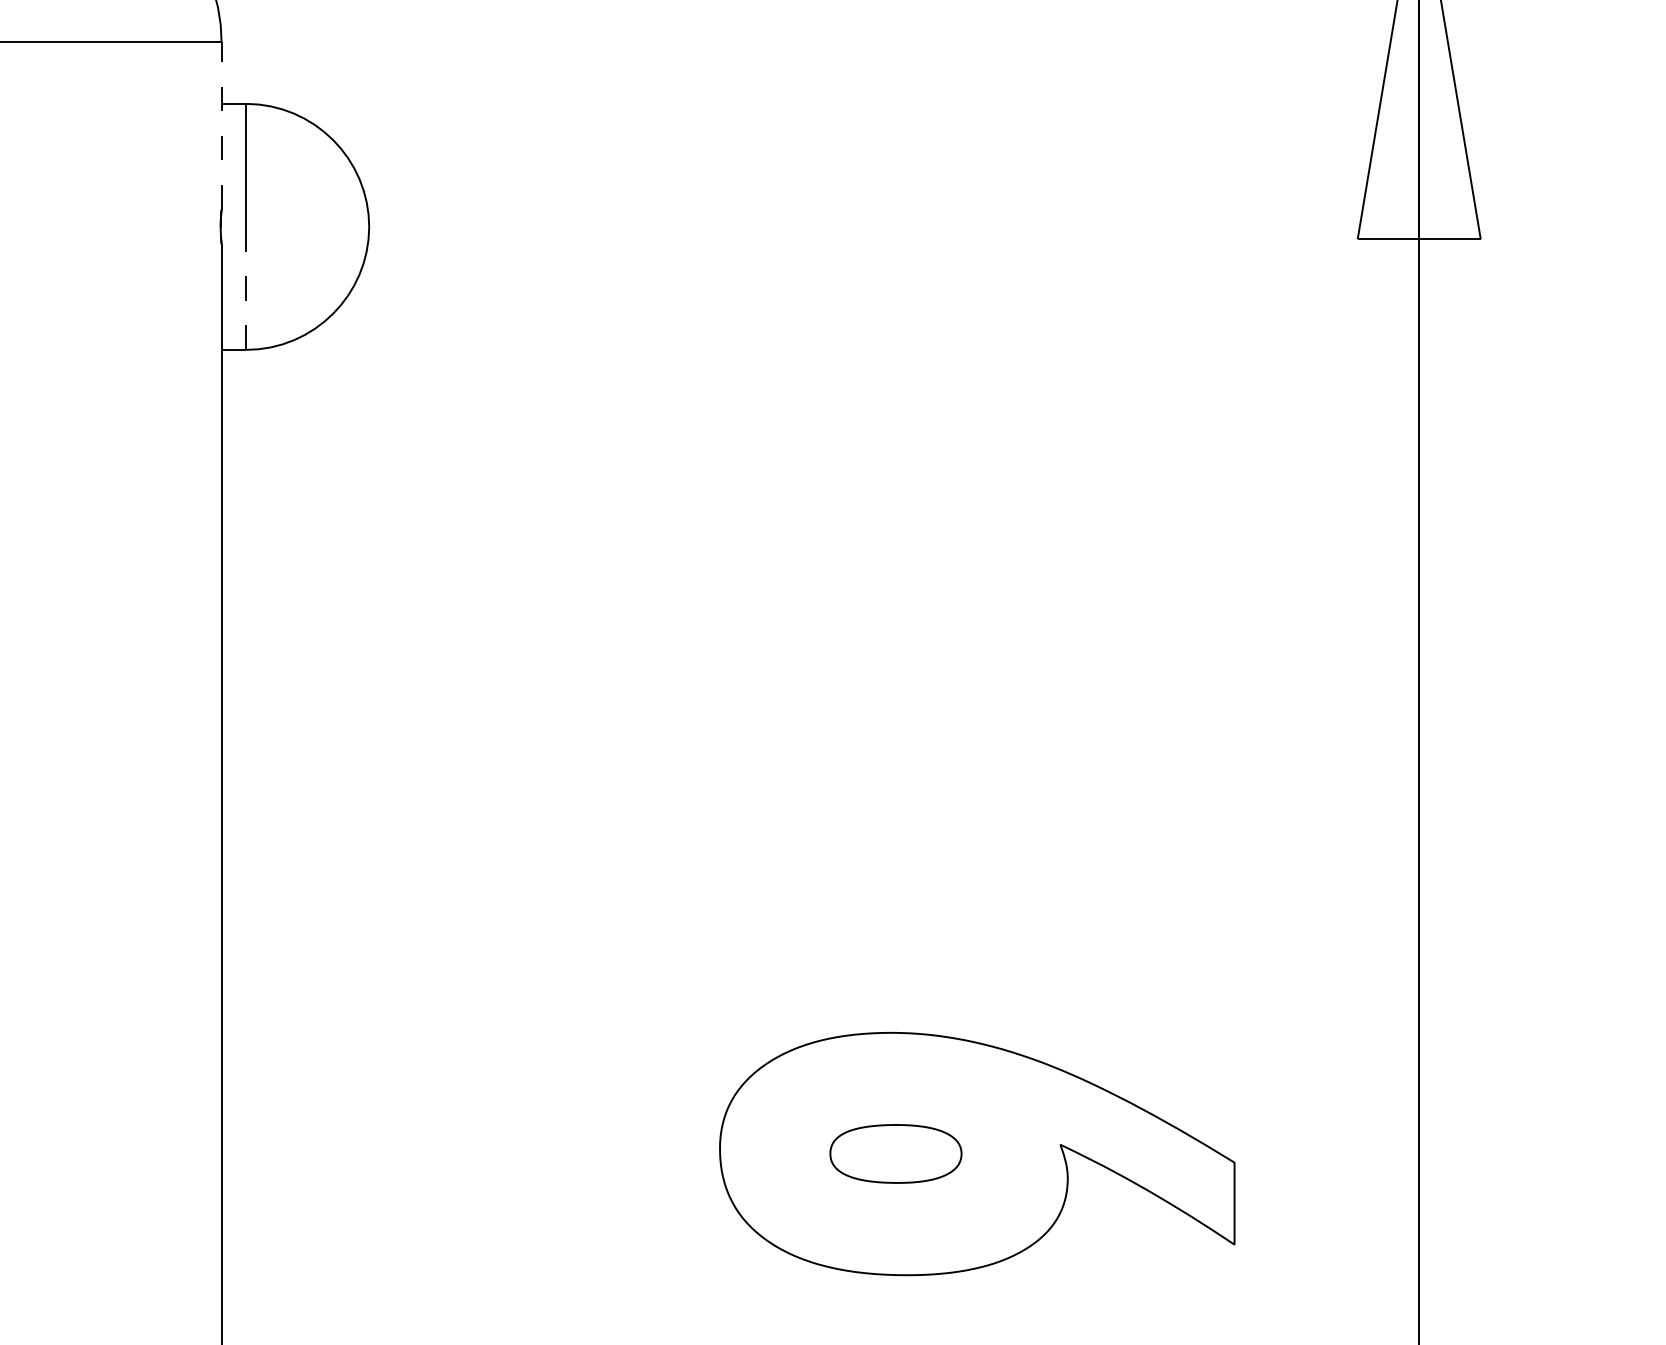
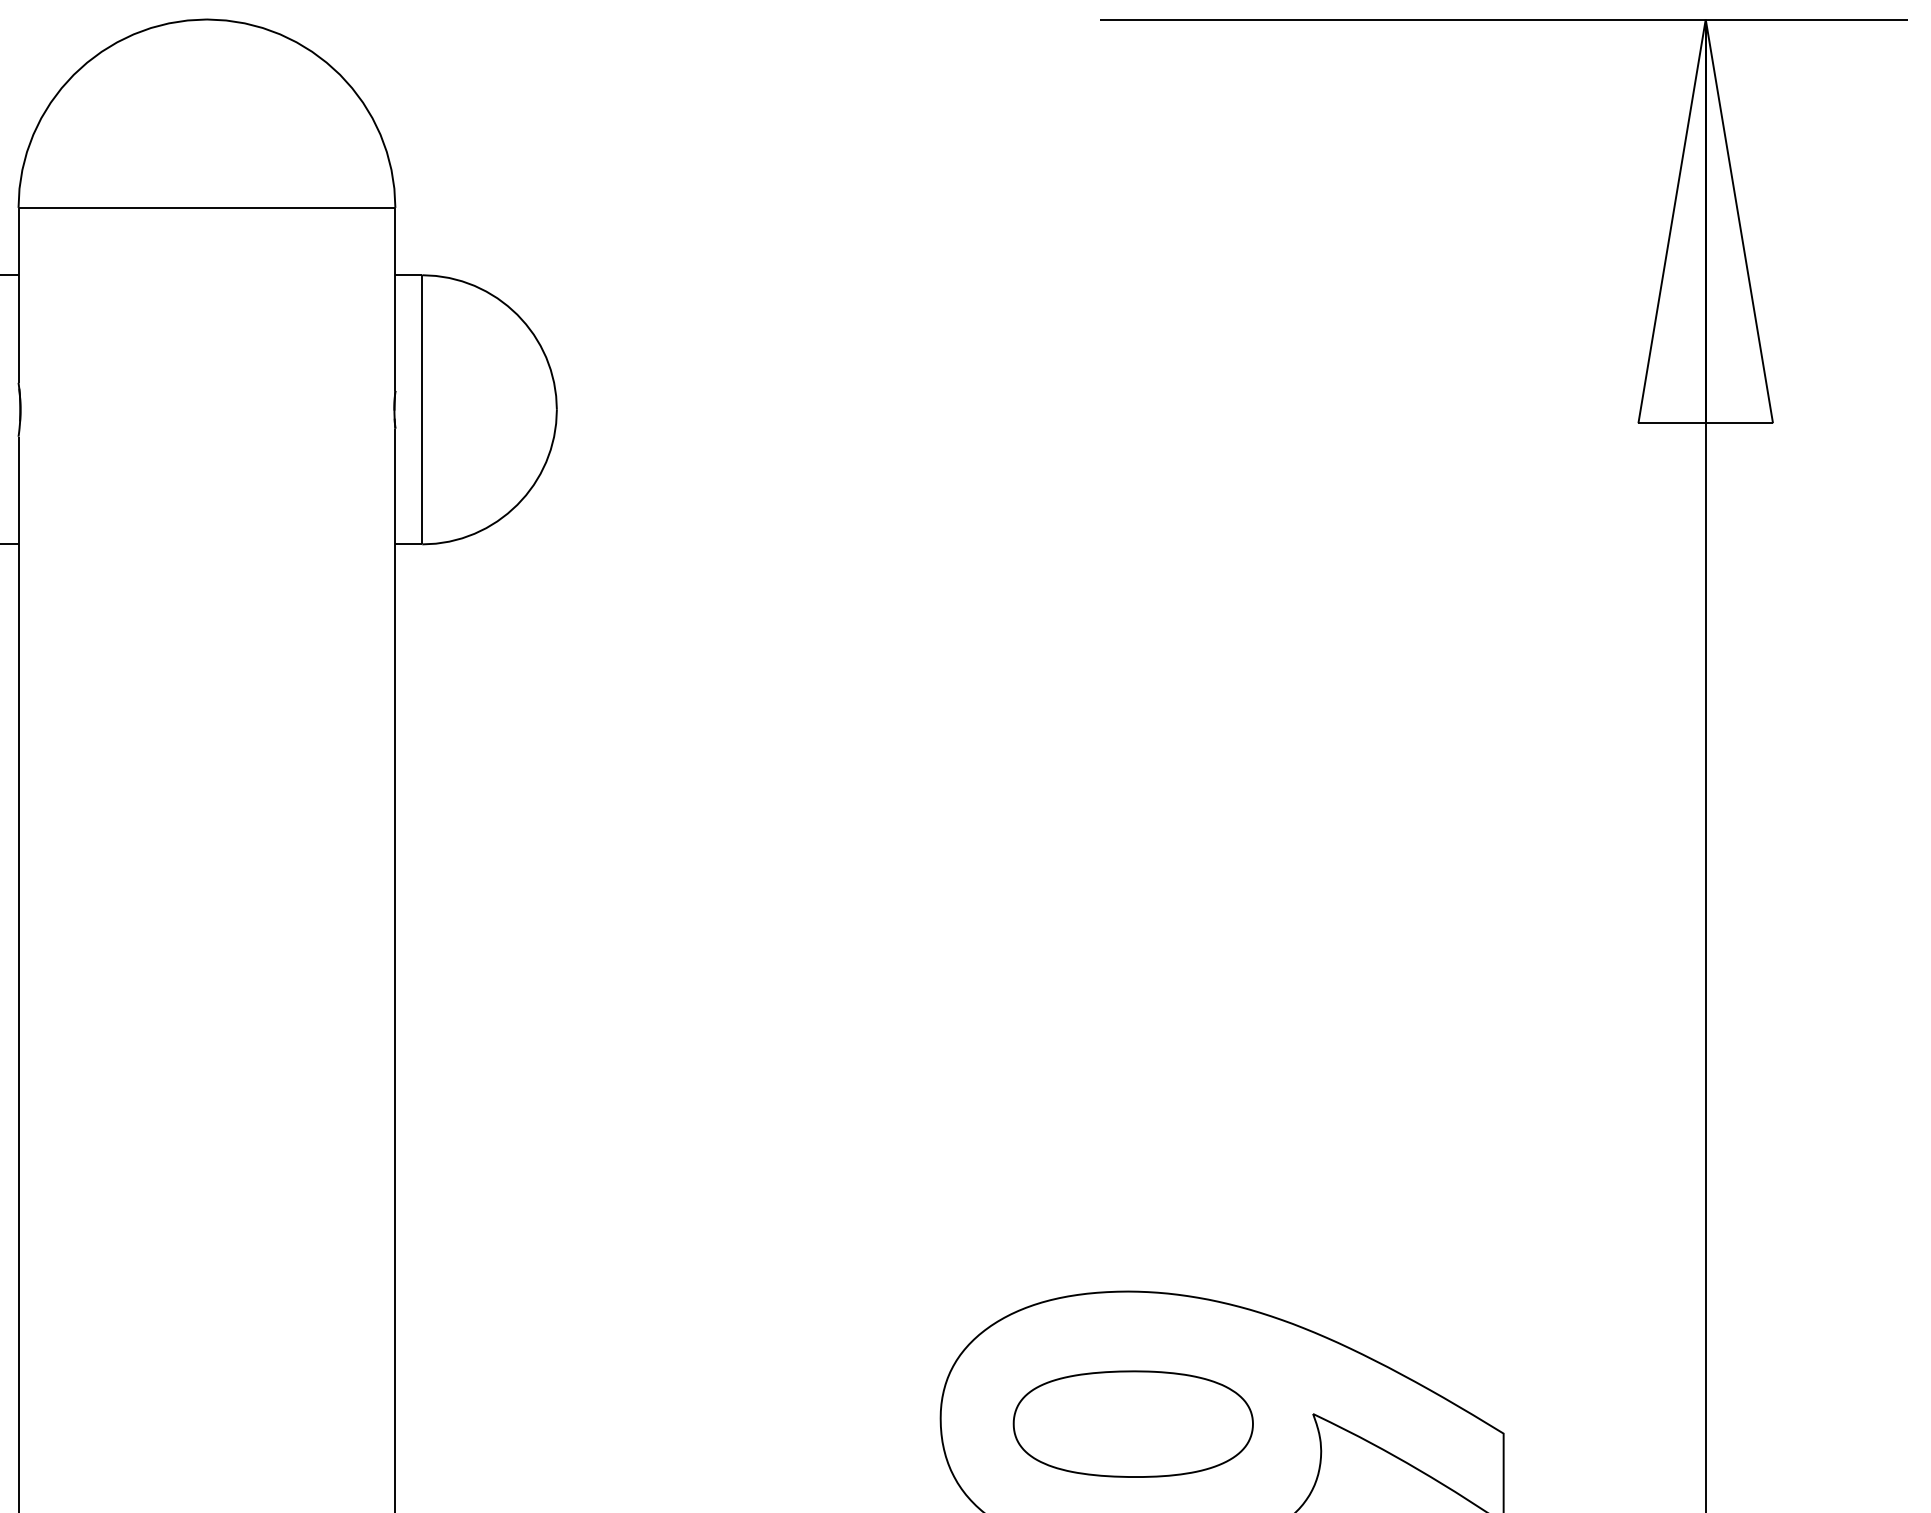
line: (221, 126) -> (395, 299), dashed -> solid
line: (246, 287) -> (422, 476), dashed -> solid
part: (895, 1153) -> (1132, 1423), size x1.67

